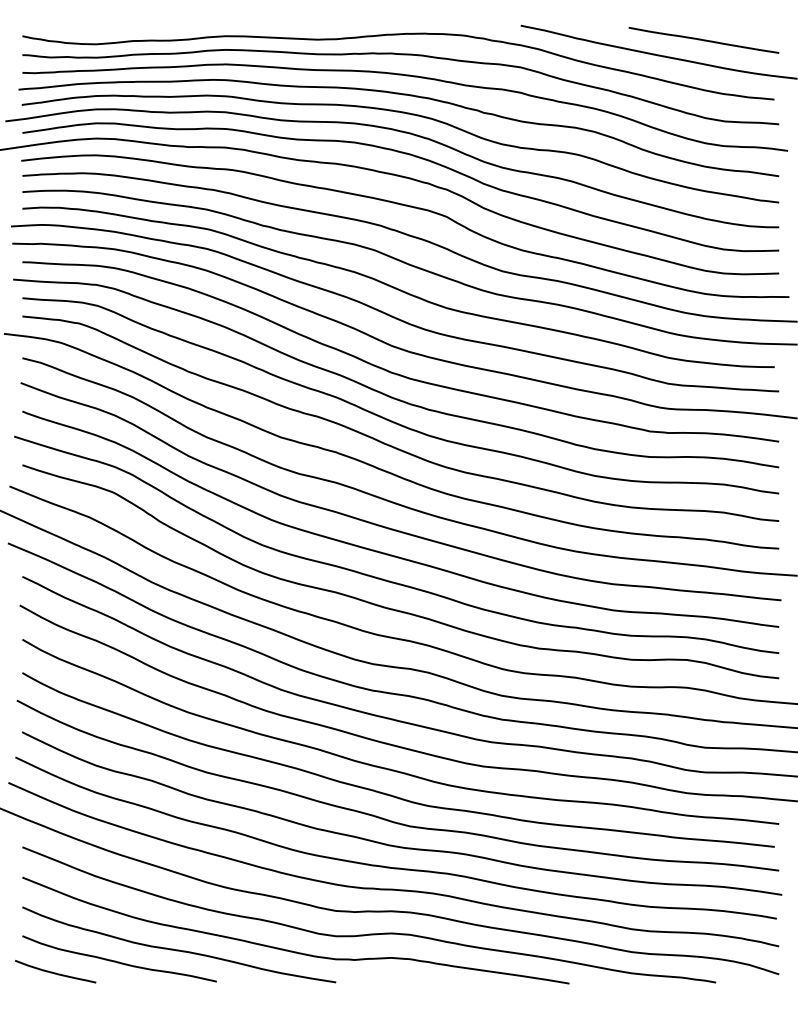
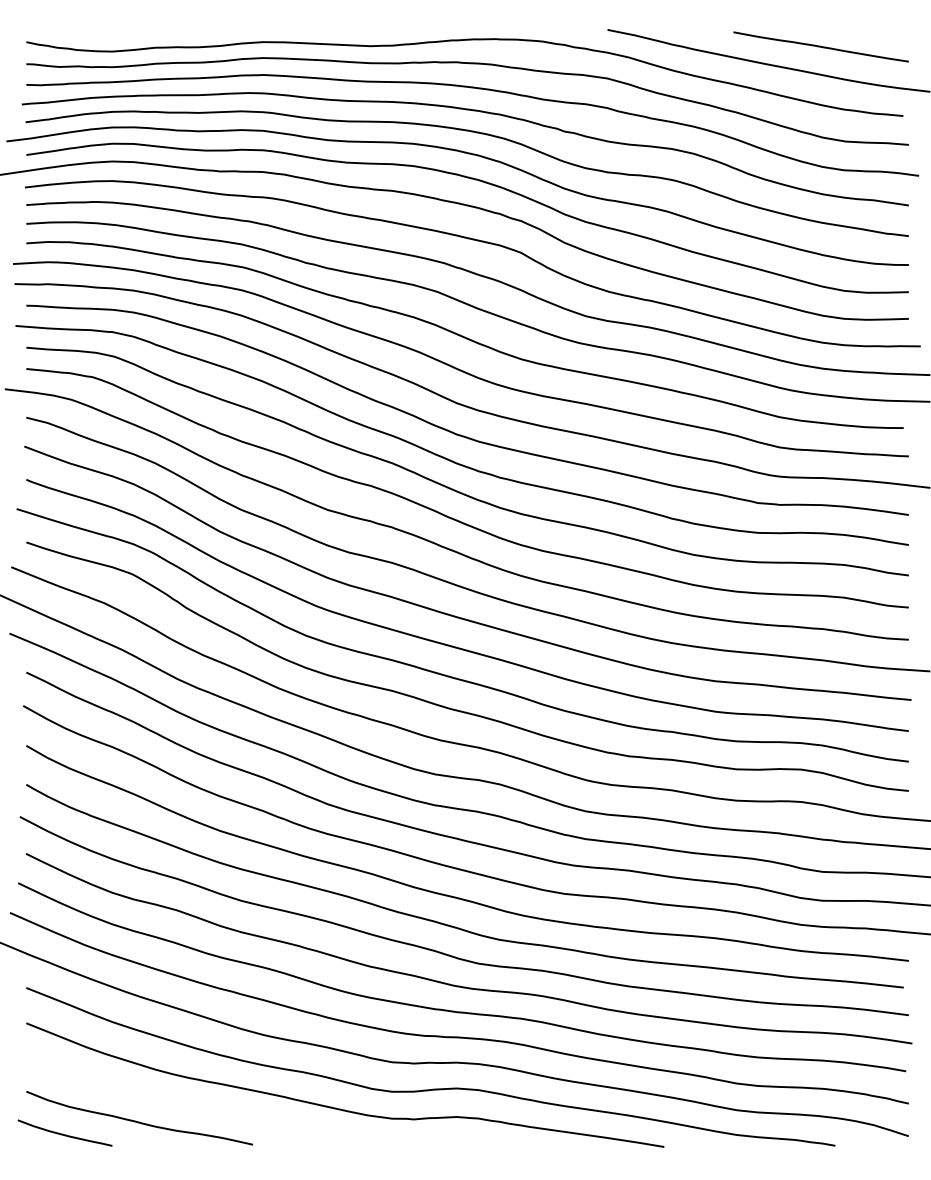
curve: (179, 949) -> (209, 1107), removed

